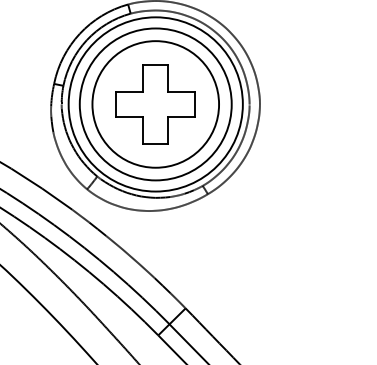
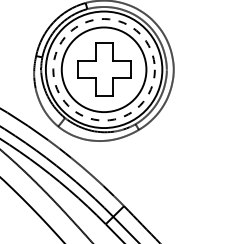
circle: (154, 103) -> (103, 69), solid -> dashed

